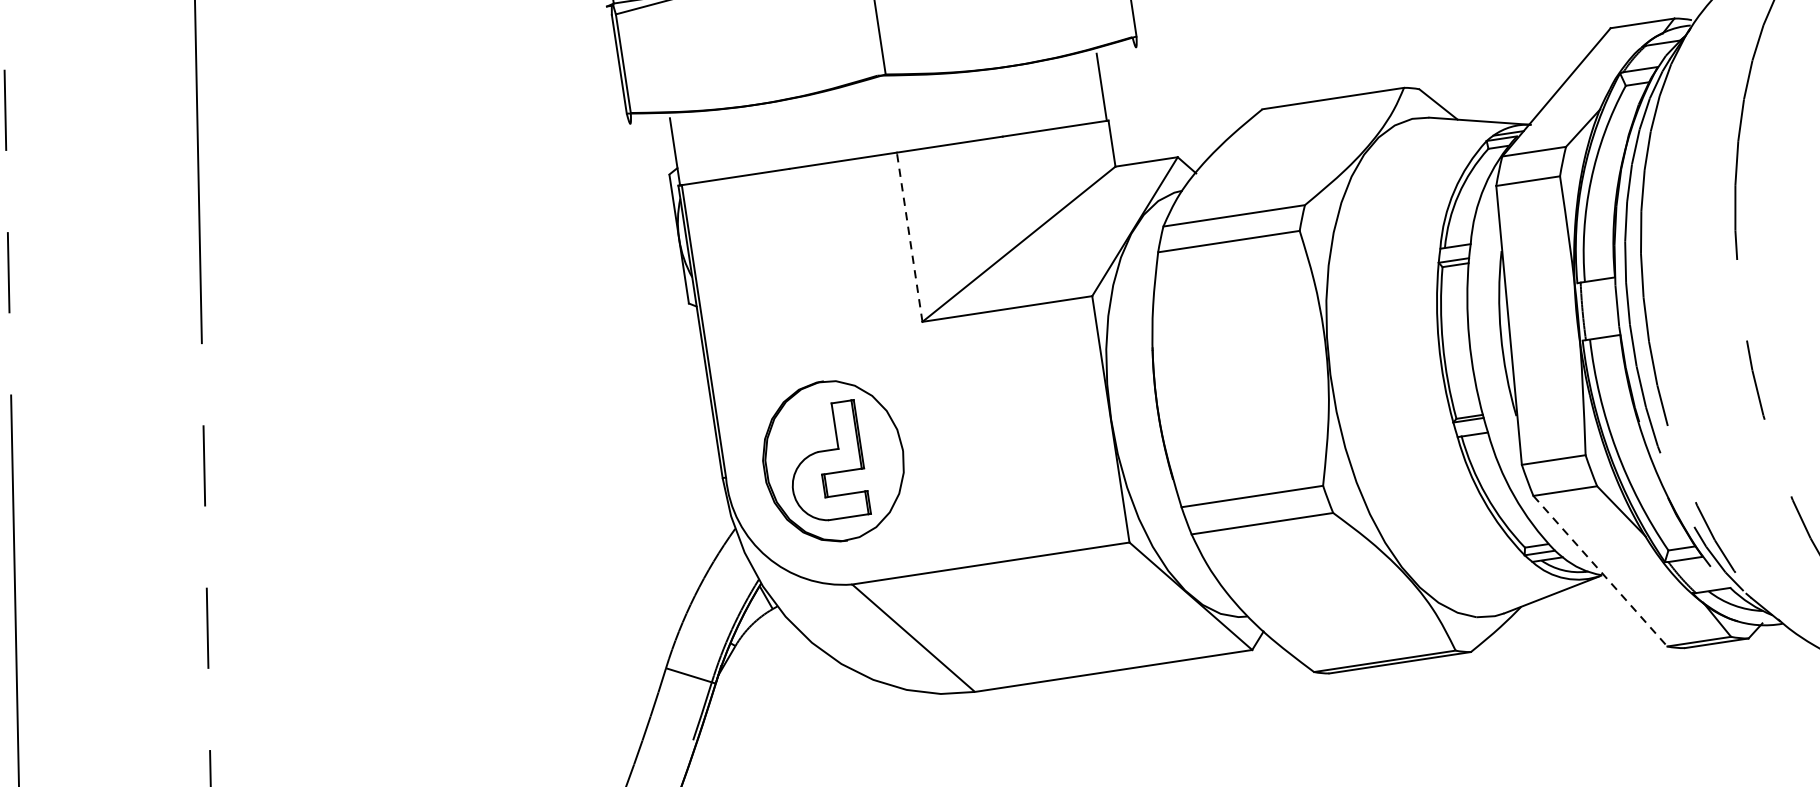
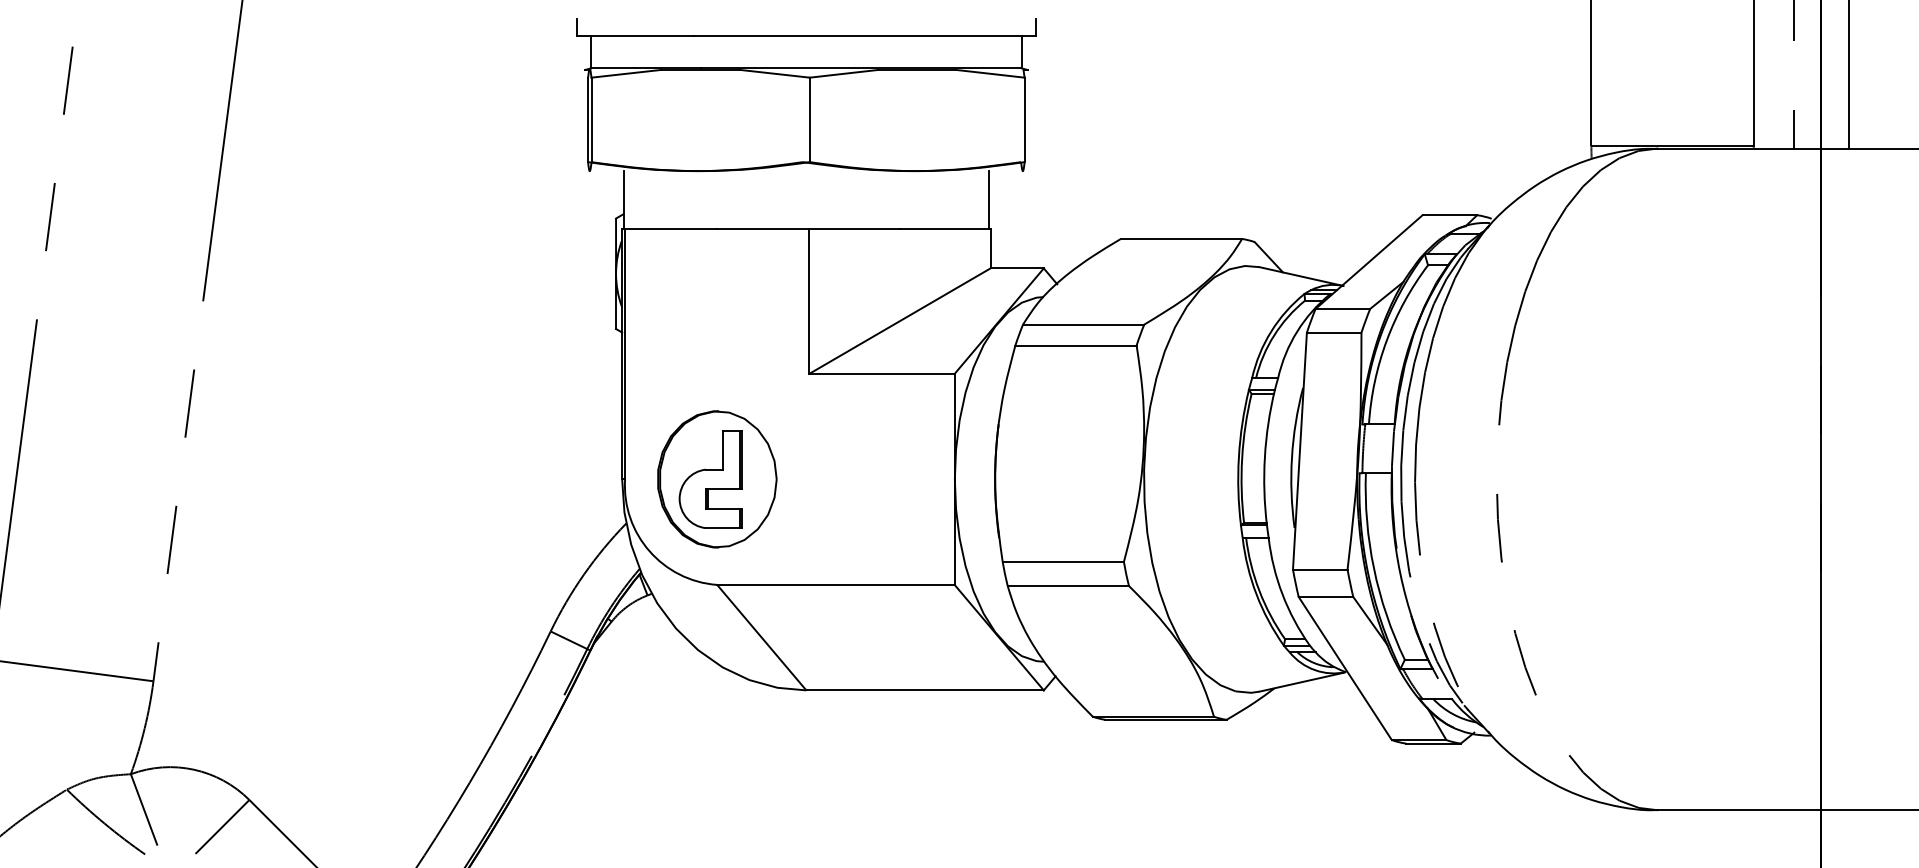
line: (909, 236) -> (809, 300), dashed -> solid
line: (1600, 571) -> (1345, 668), dashed -> solid

